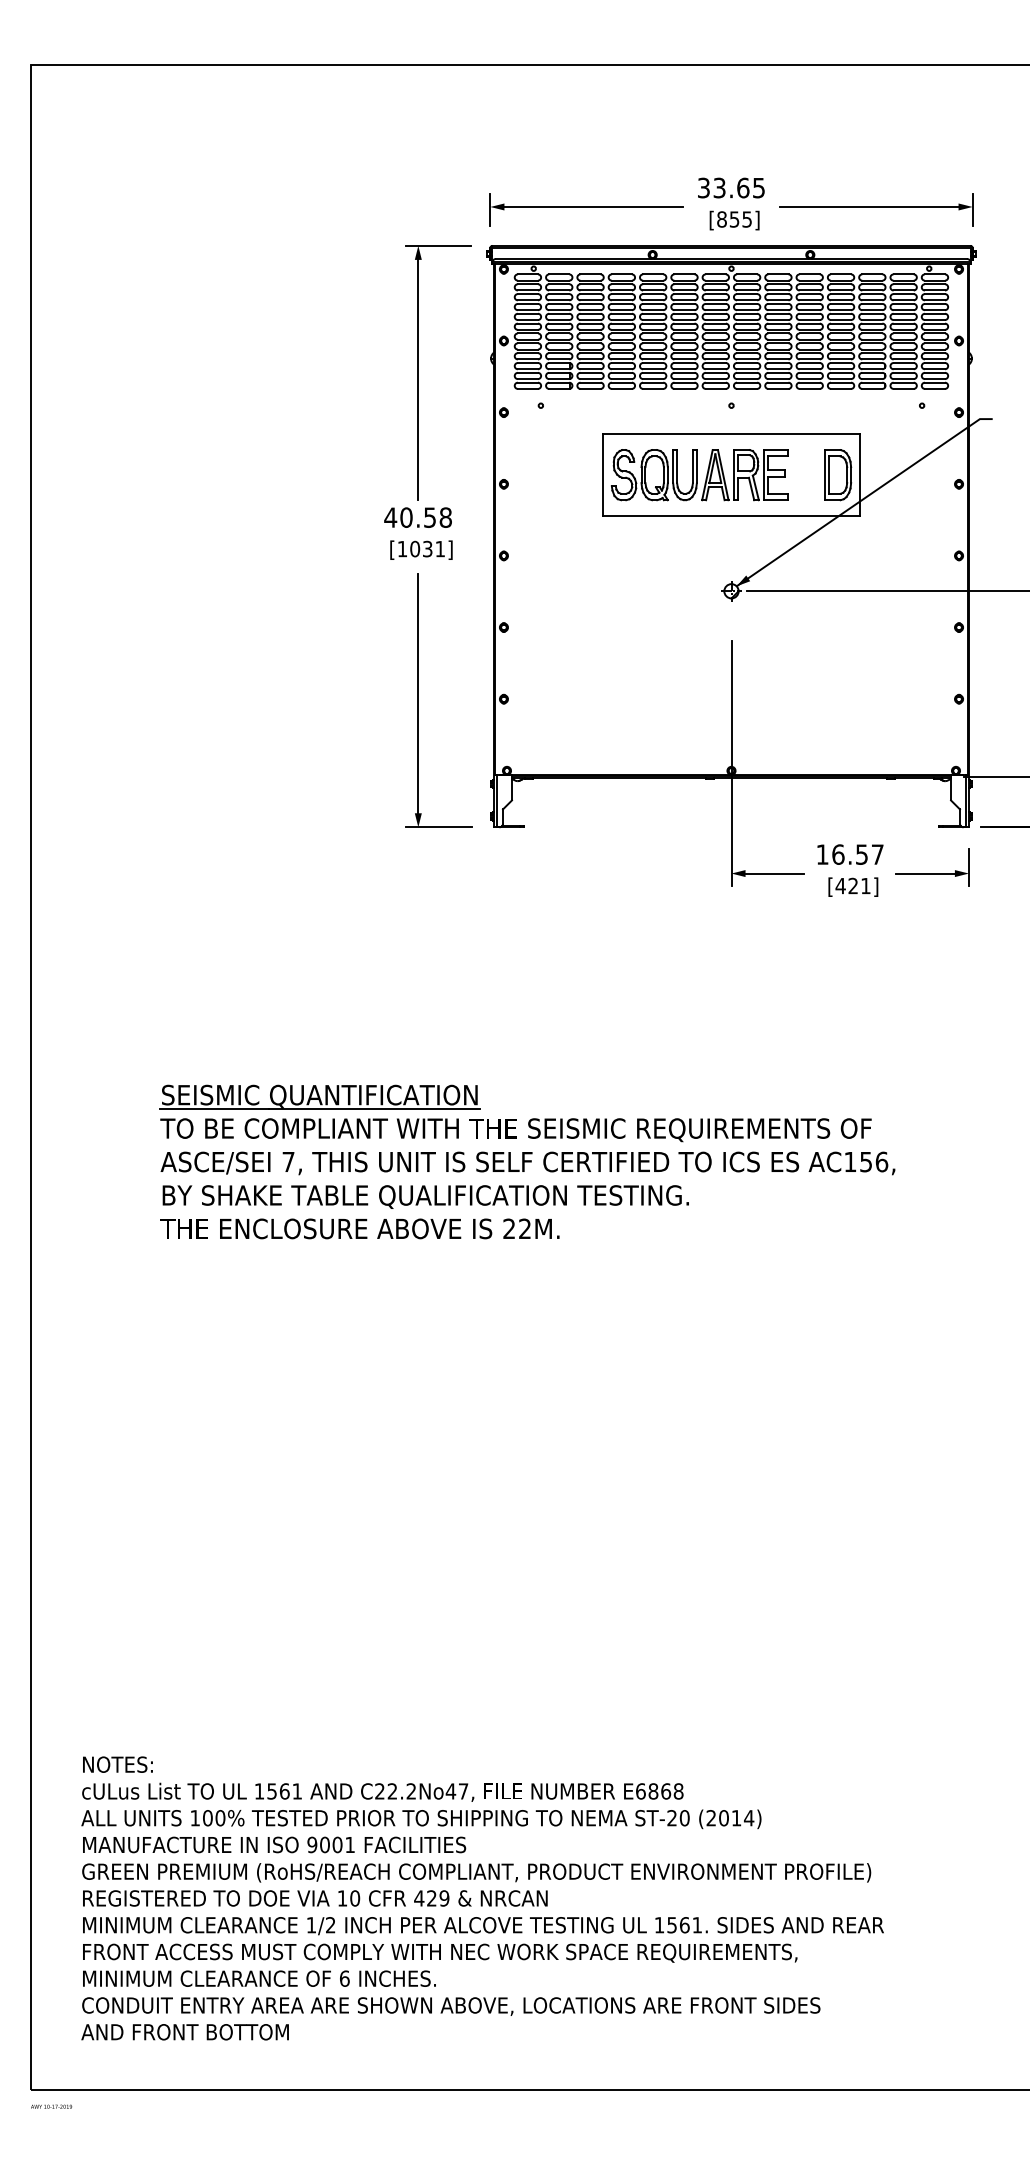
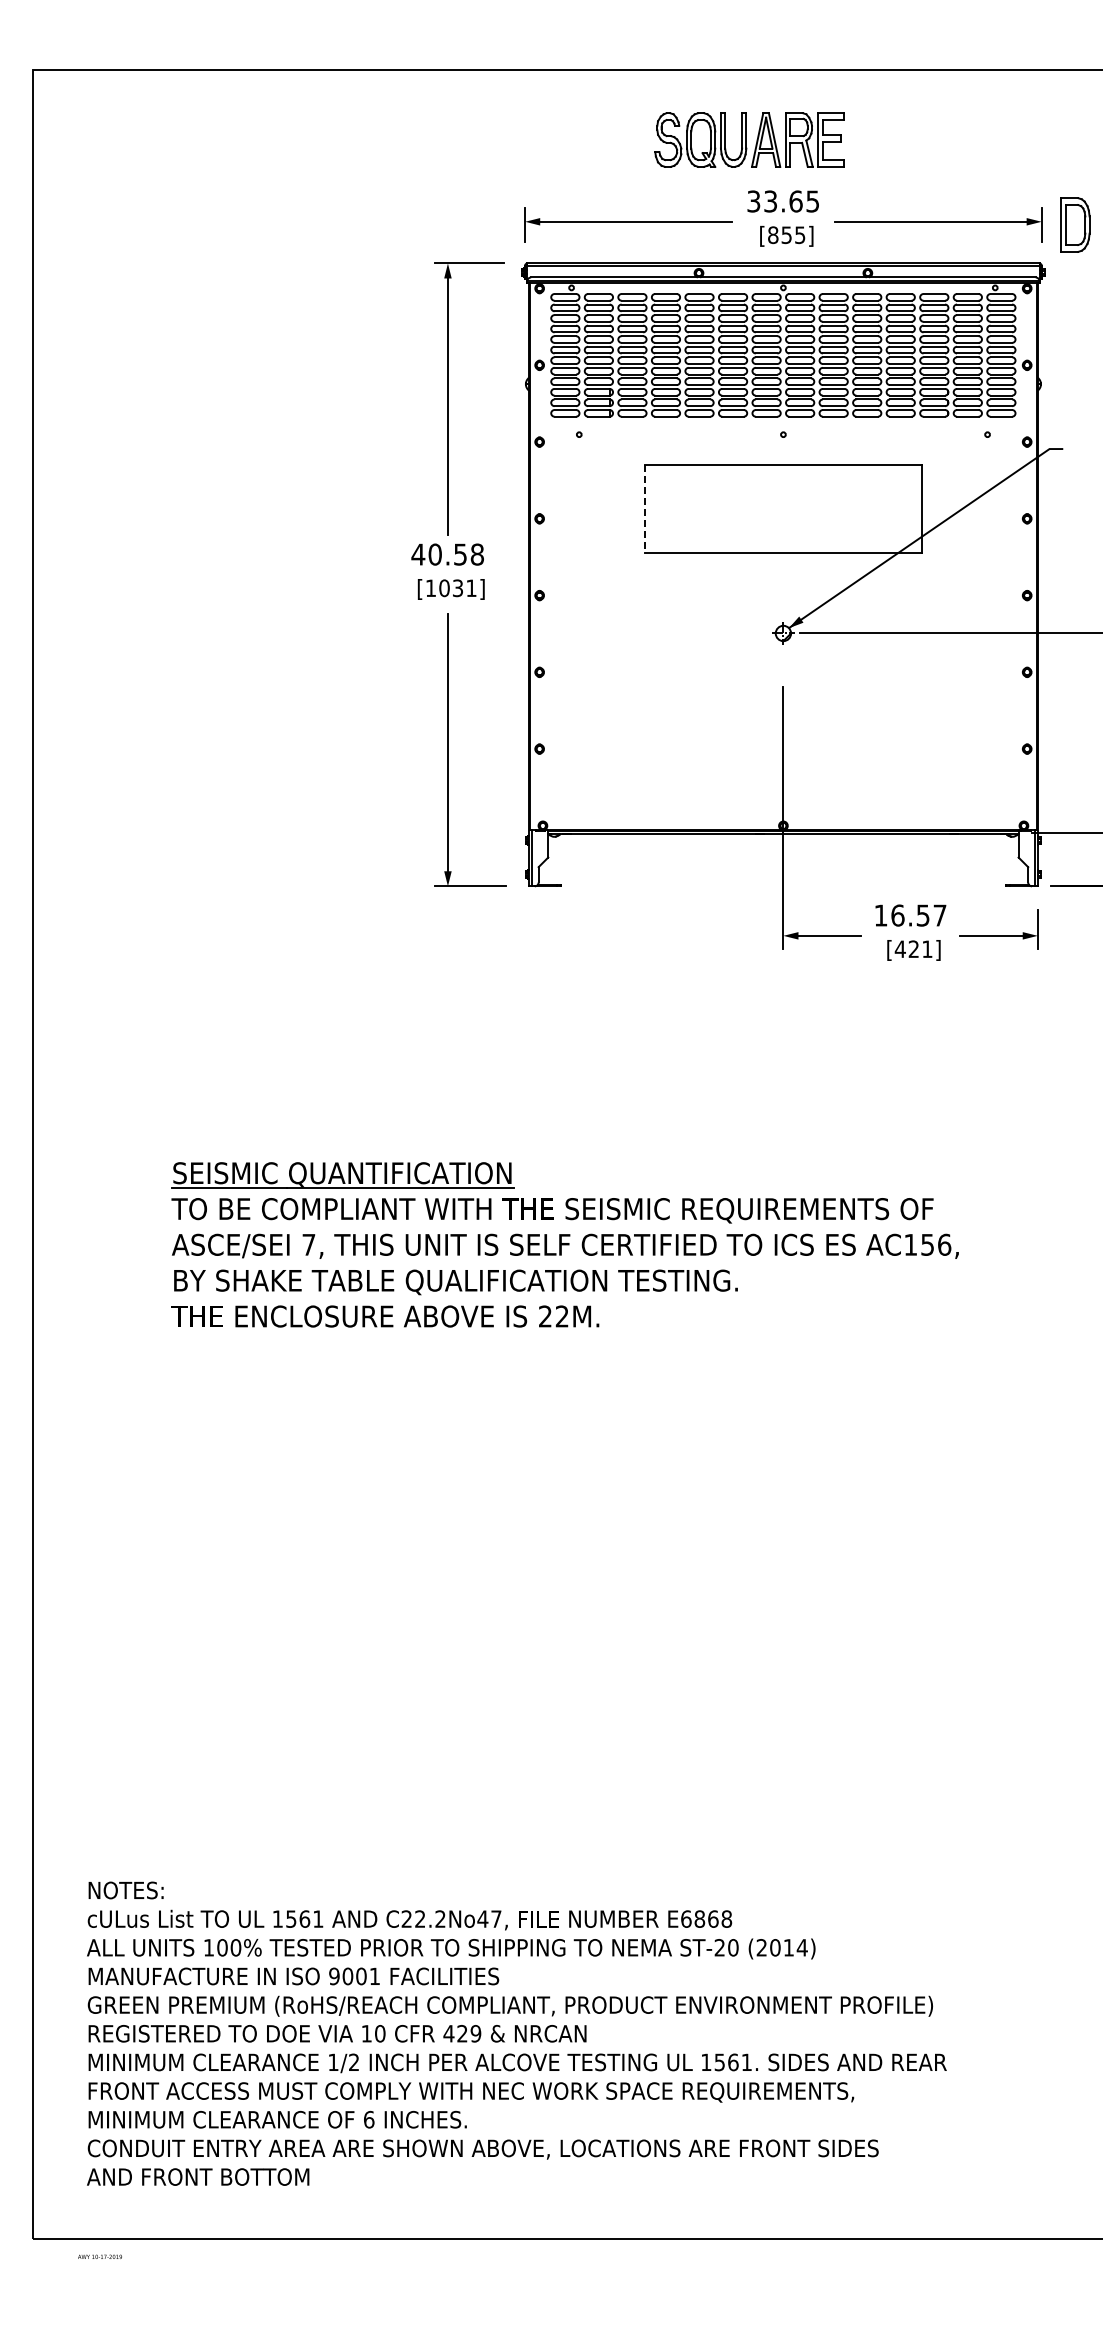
part: (699, 474) -> (749, 139), moved
part: (837, 474) -> (1075, 224), moved
line: (602, 475) -> (645, 509), solid -> dashed
text: (51, 2106) -> (99, 2256), moved

